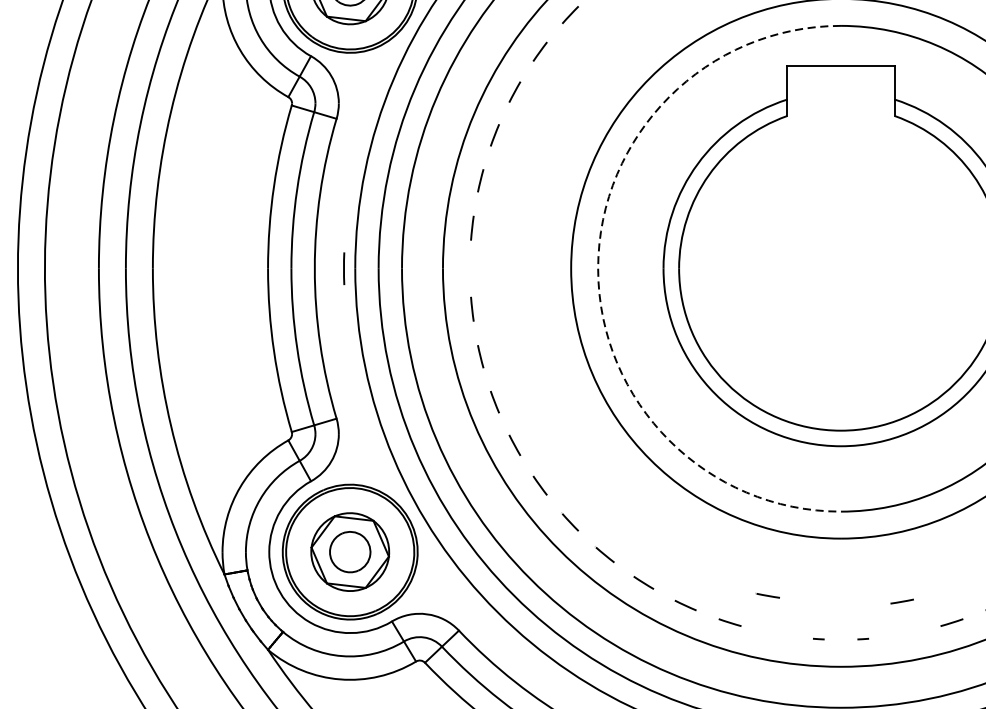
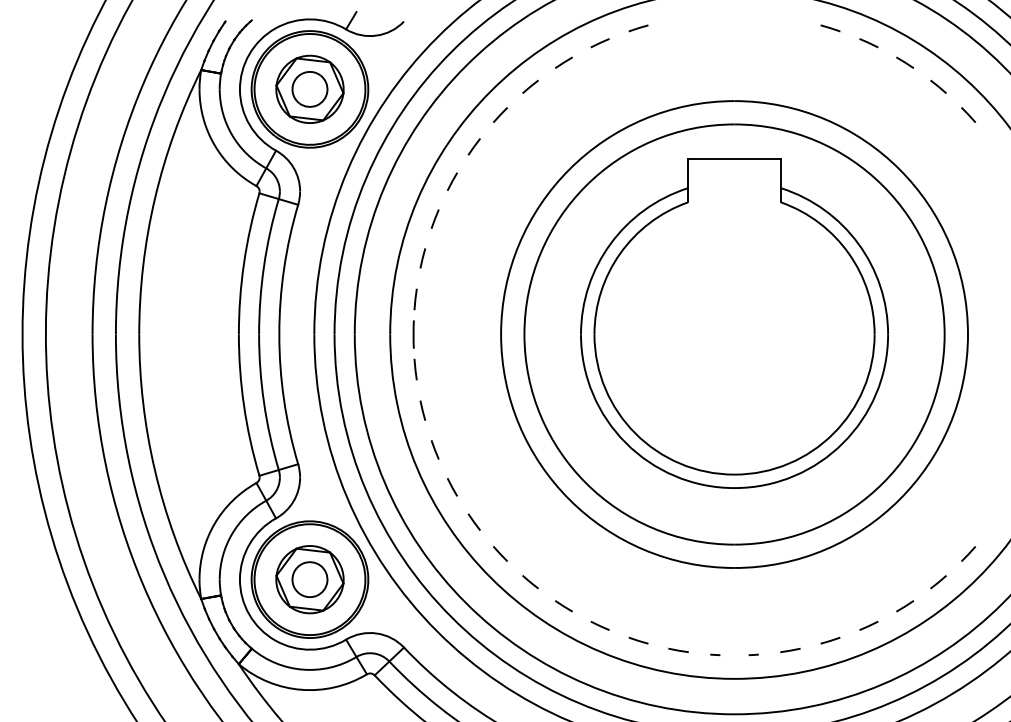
line: (343, 268) -> (413, 334), moved
arc: (598, 268) -> (524, 334), dashed -> solid
line: (766, 595) -> (677, 650), moved
line: (902, 601) -> (790, 650), moved

